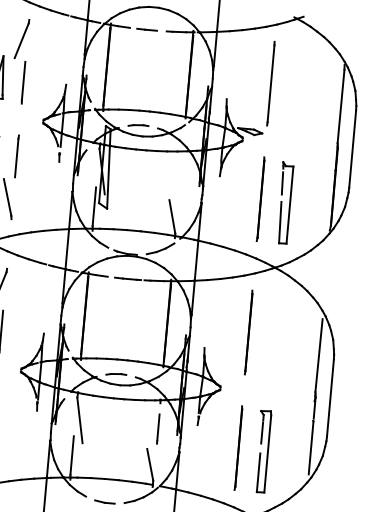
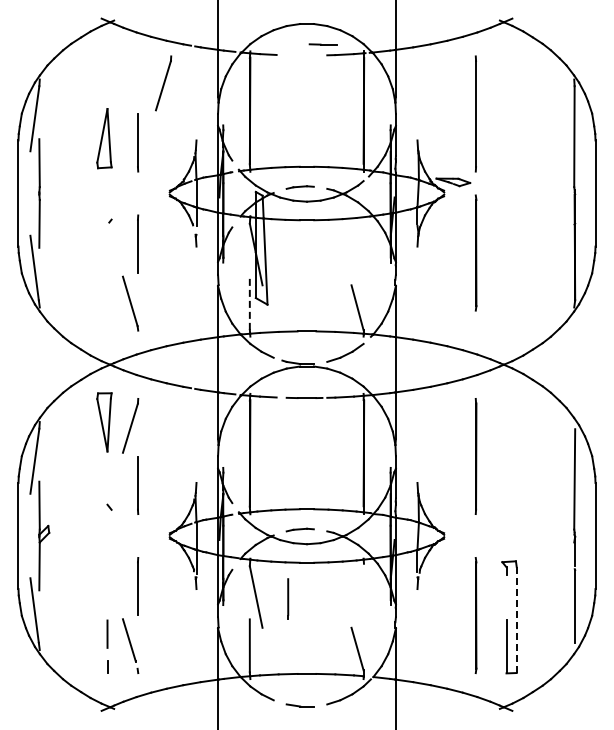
line: (146, 29) -> (322, 44), moved
line: (21, 39) -> (163, 83), moved
line: (260, 198) -> (475, 252), moved
part: (284, 202) -> (509, 274), removed
line: (94, 206) -> (249, 303), solid -> dashed
line: (158, 428) -> (288, 598), moved
line: (262, 432) -> (506, 591), removed
line: (267, 453) -> (516, 619), solid -> dashed

